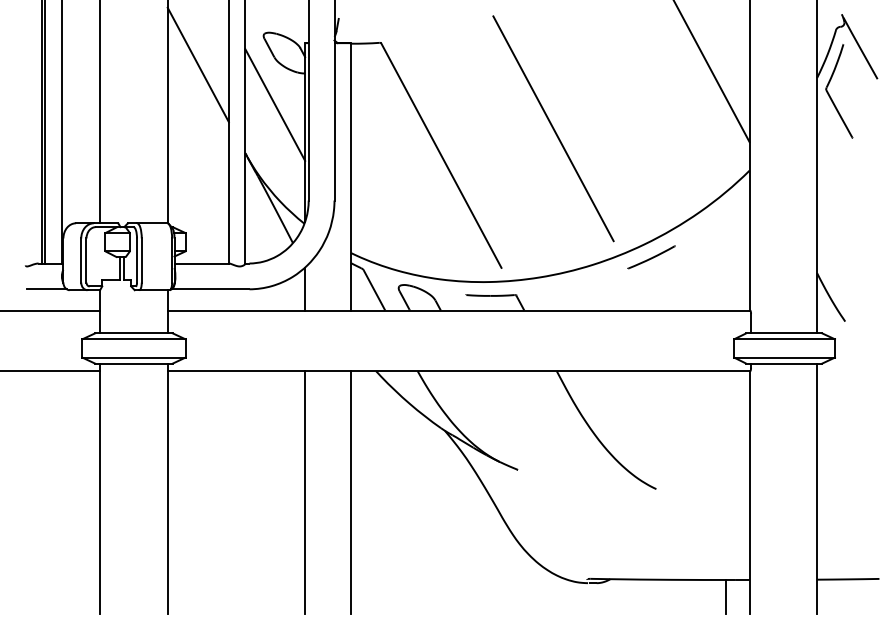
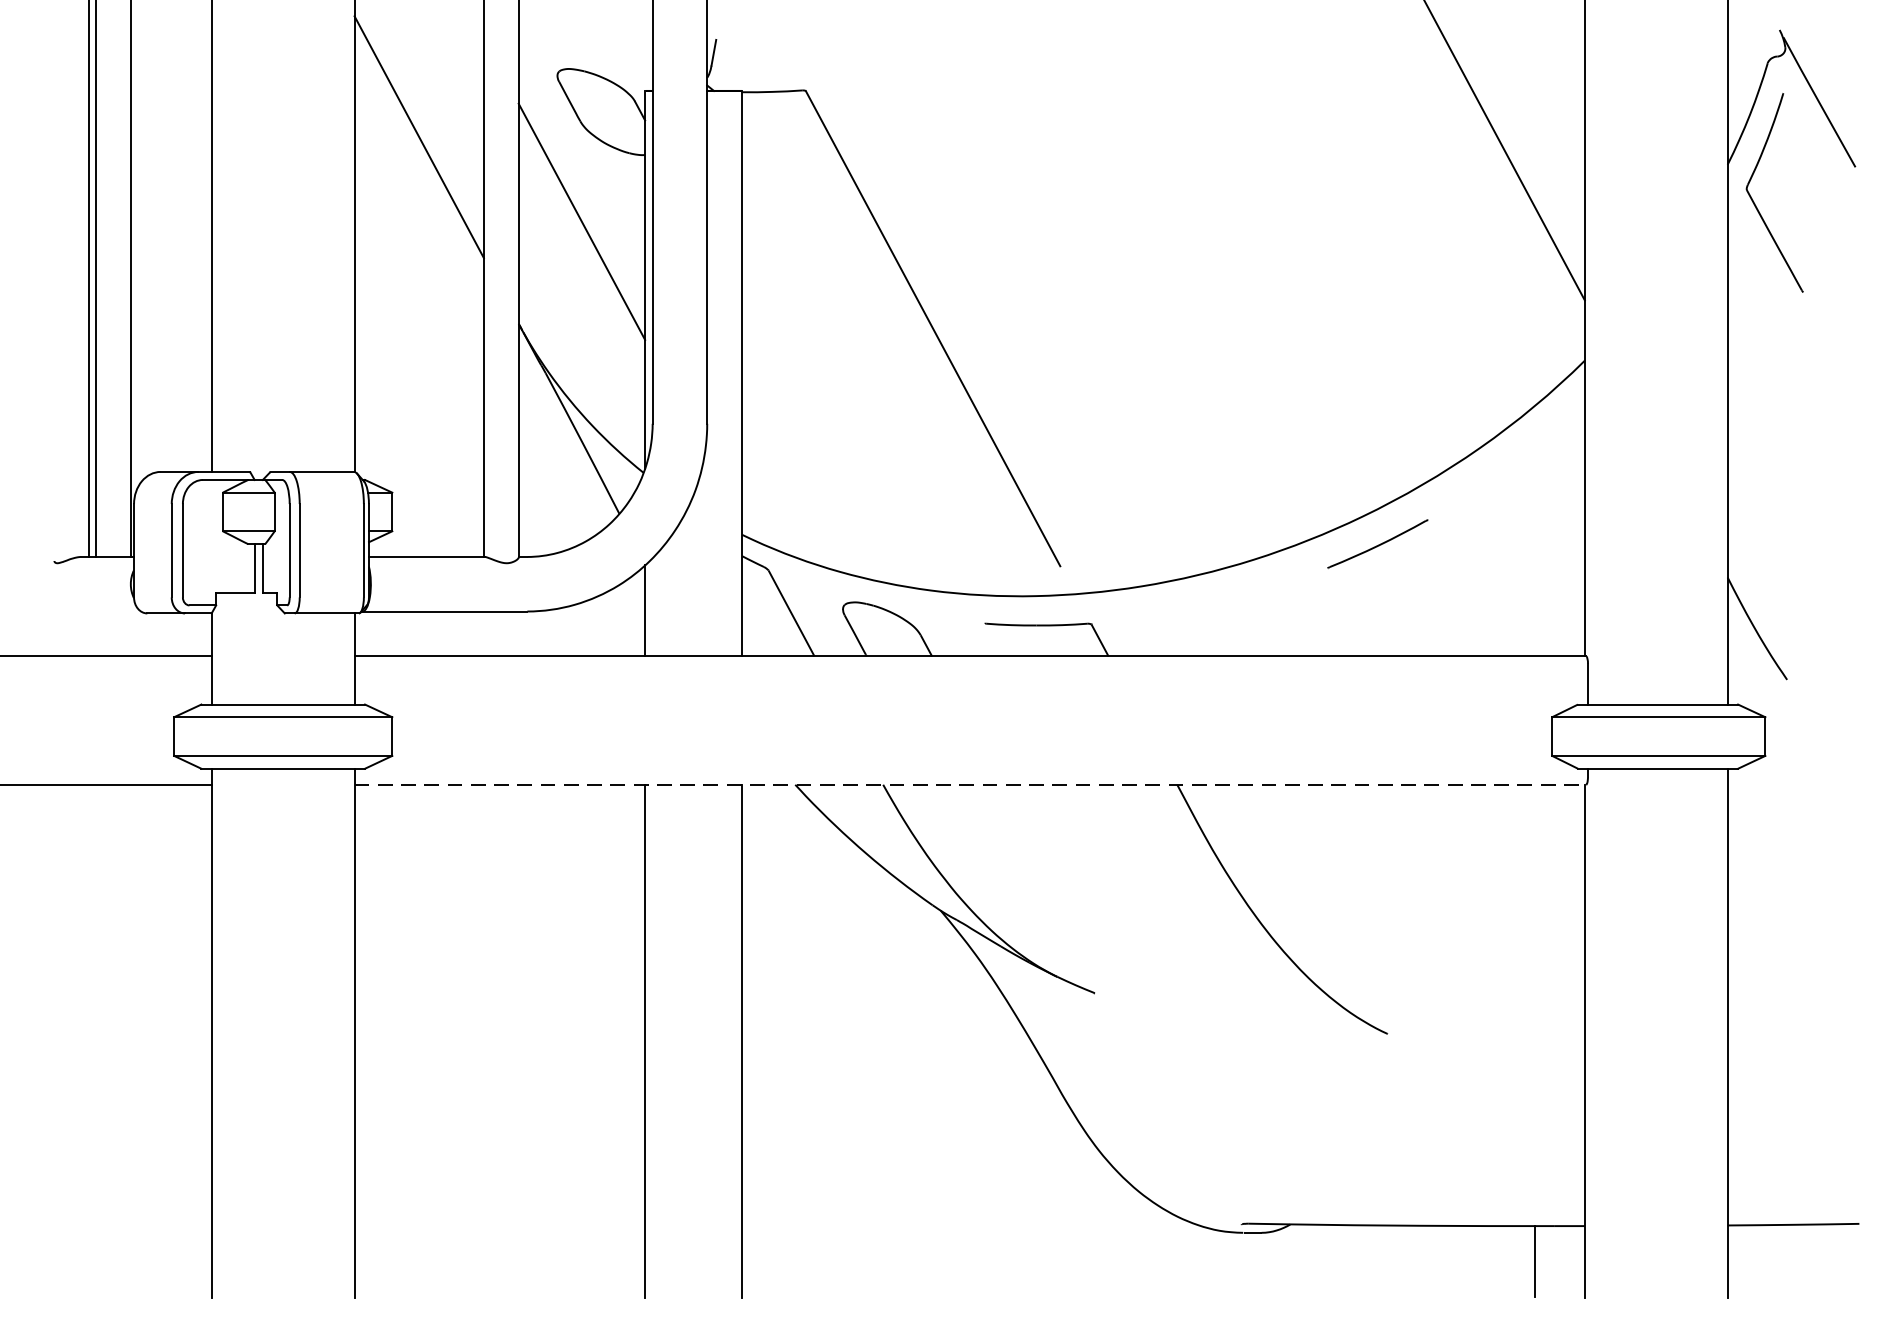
line: (553, 128) -> (1170, 271), removed
line: (46, 289) -> (98, 611), removed
line: (459, 371) -> (971, 785), solid -> dashed

